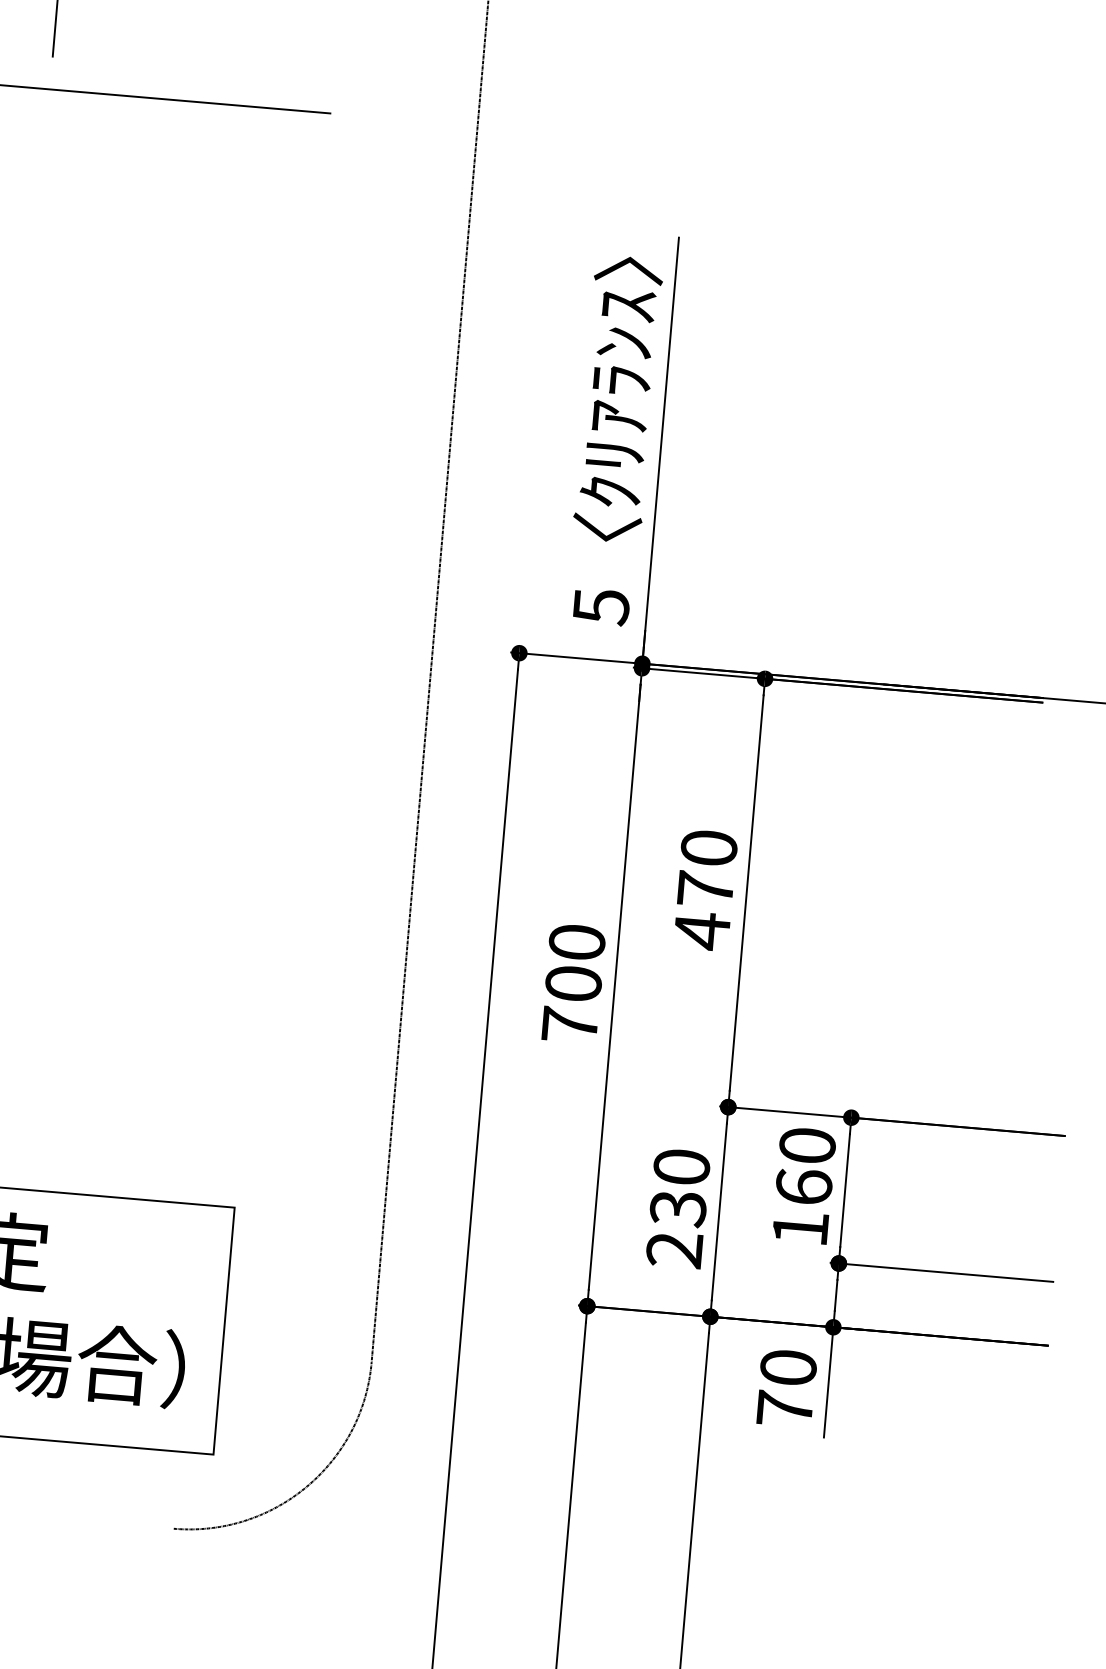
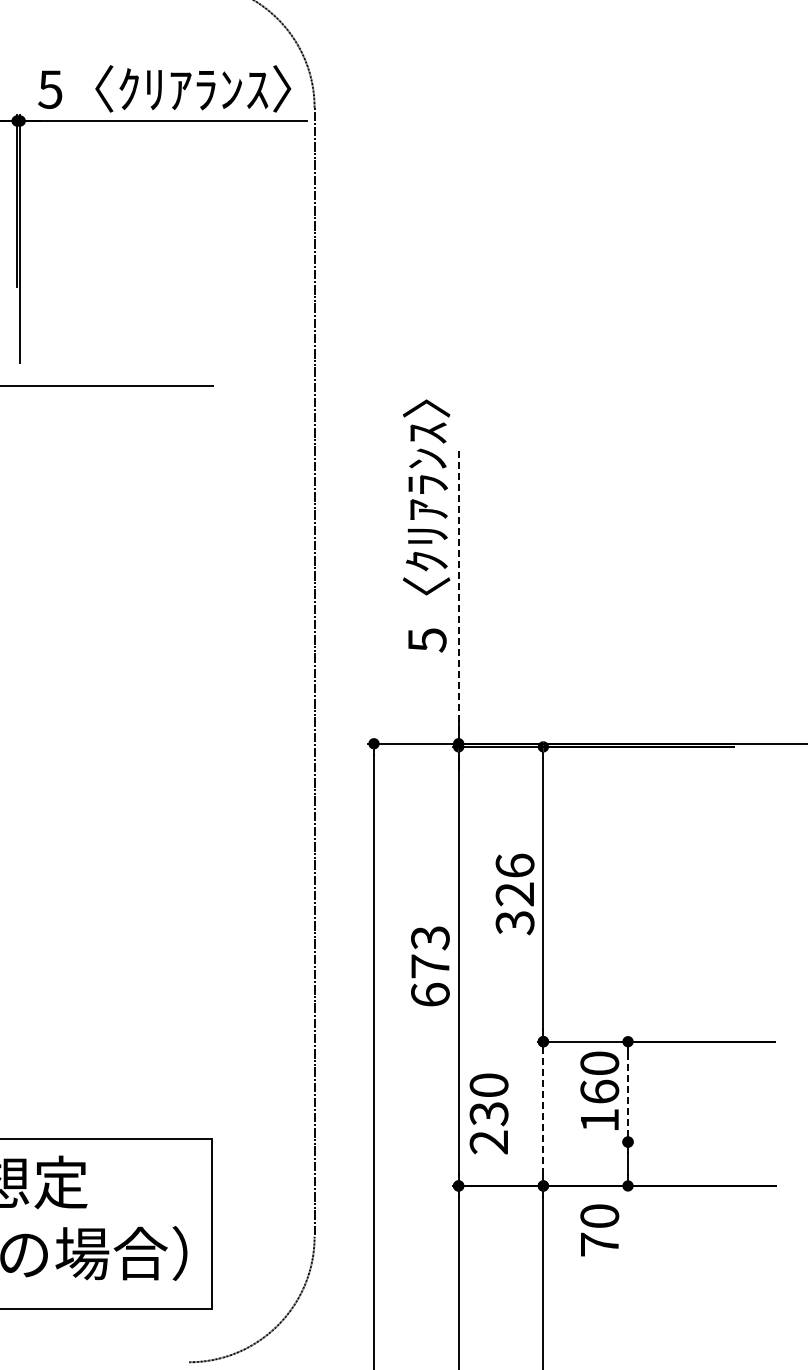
text: (614, 439) -> (426, 525), moved
line: (660, 451) -> (458, 597), solid -> dashed
text: (704, 889) -> (514, 894), 470 -> 326
text: (573, 983) -> (430, 966), 700 -> 673
line: (845, 1190) -> (628, 1091), solid -> dashed
text: (677, 1207) -> (488, 1113), moved
line: (719, 1211) -> (543, 1113), solid -> dashed
line: (941, 1272) -> (698, 1142), removed
line: (829, 1381) -> (628, 1223), removed

